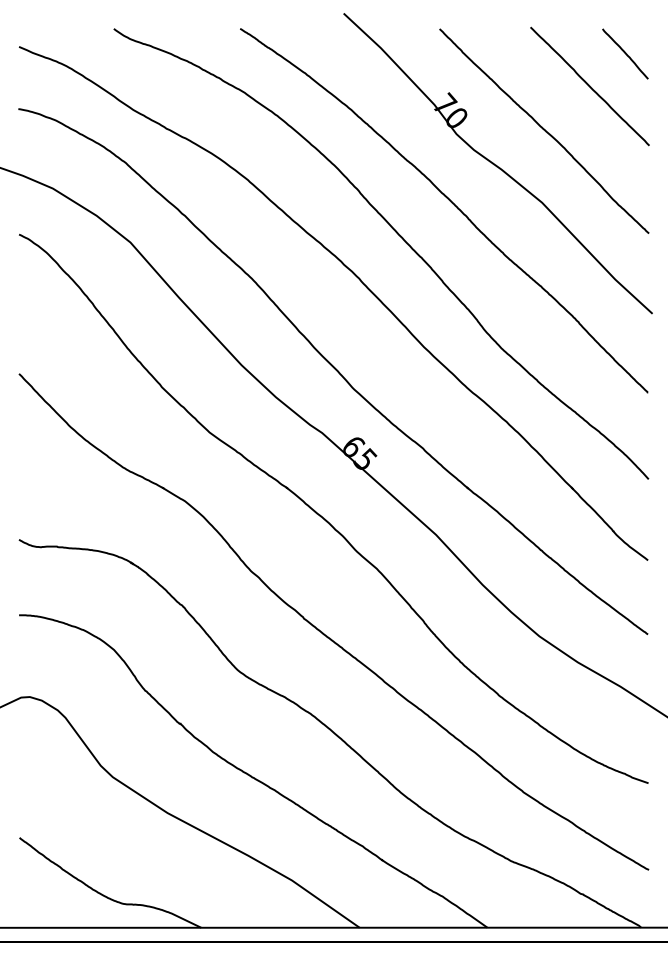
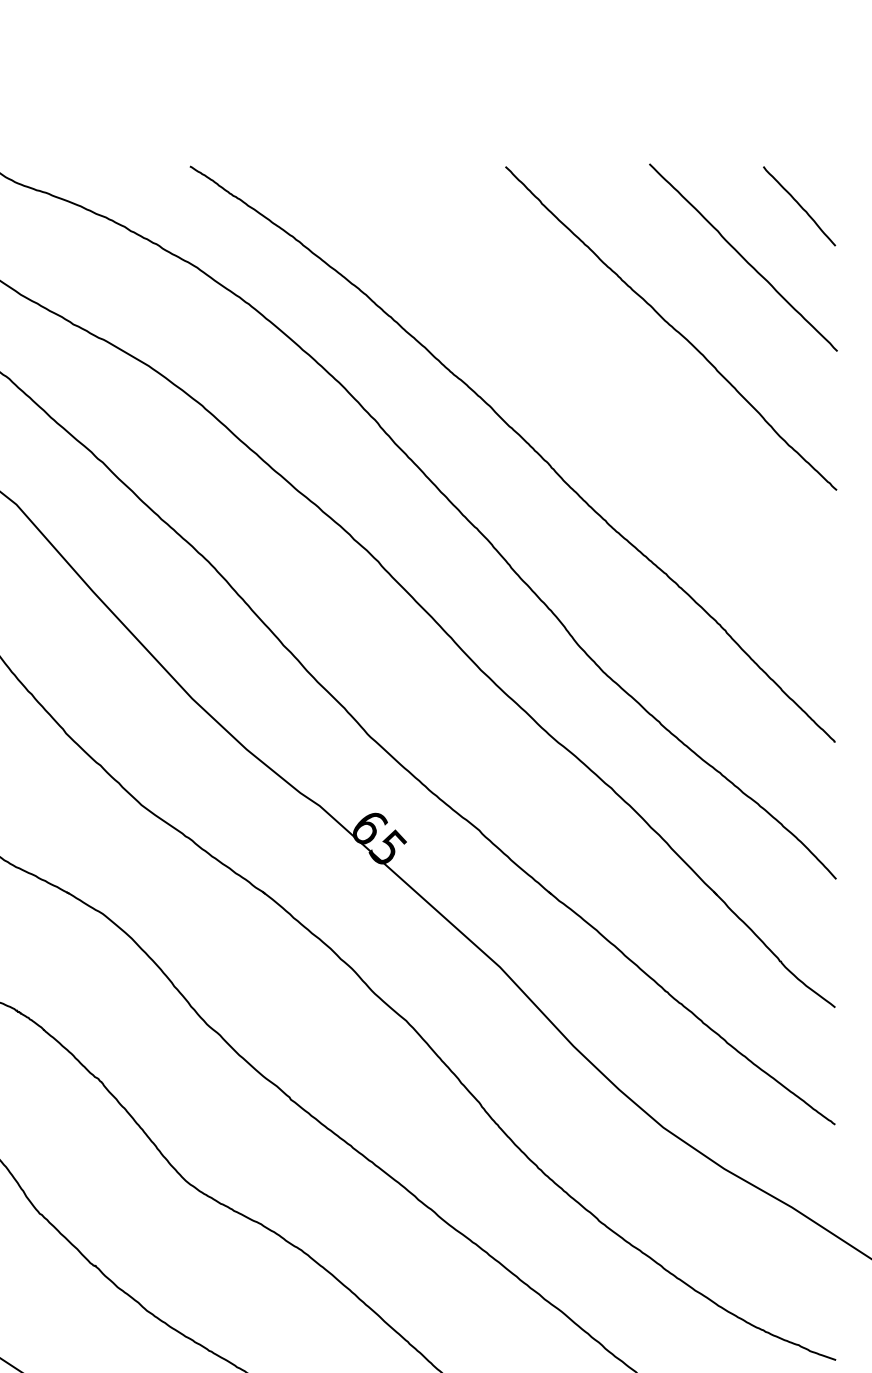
part: (497, 163) -> (597, 379), removed

